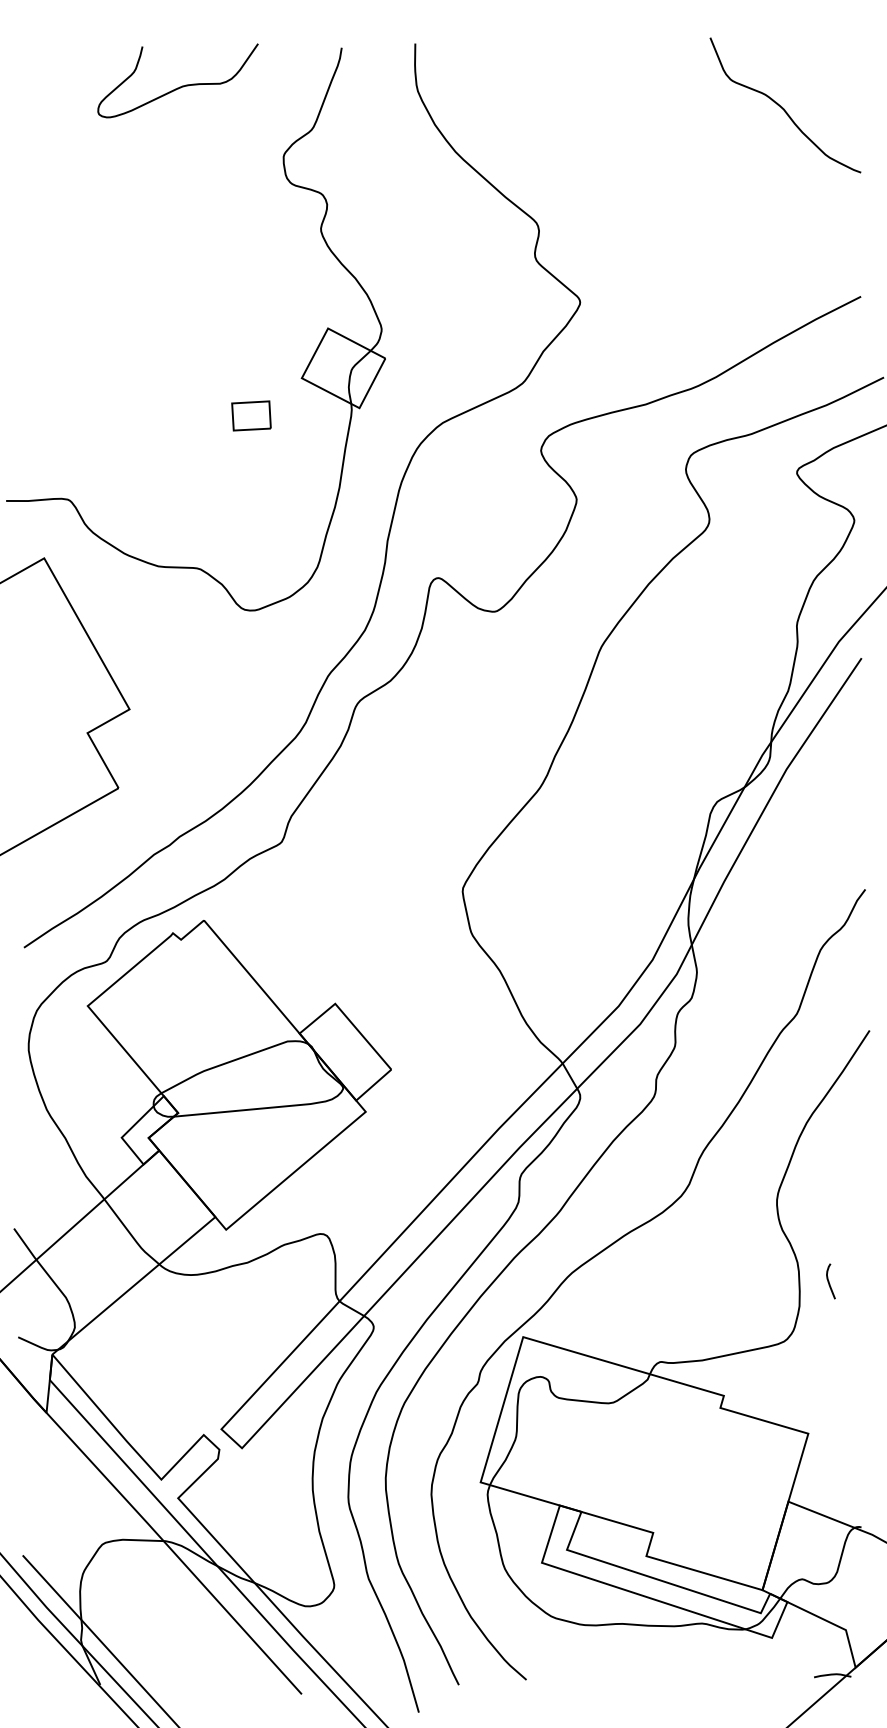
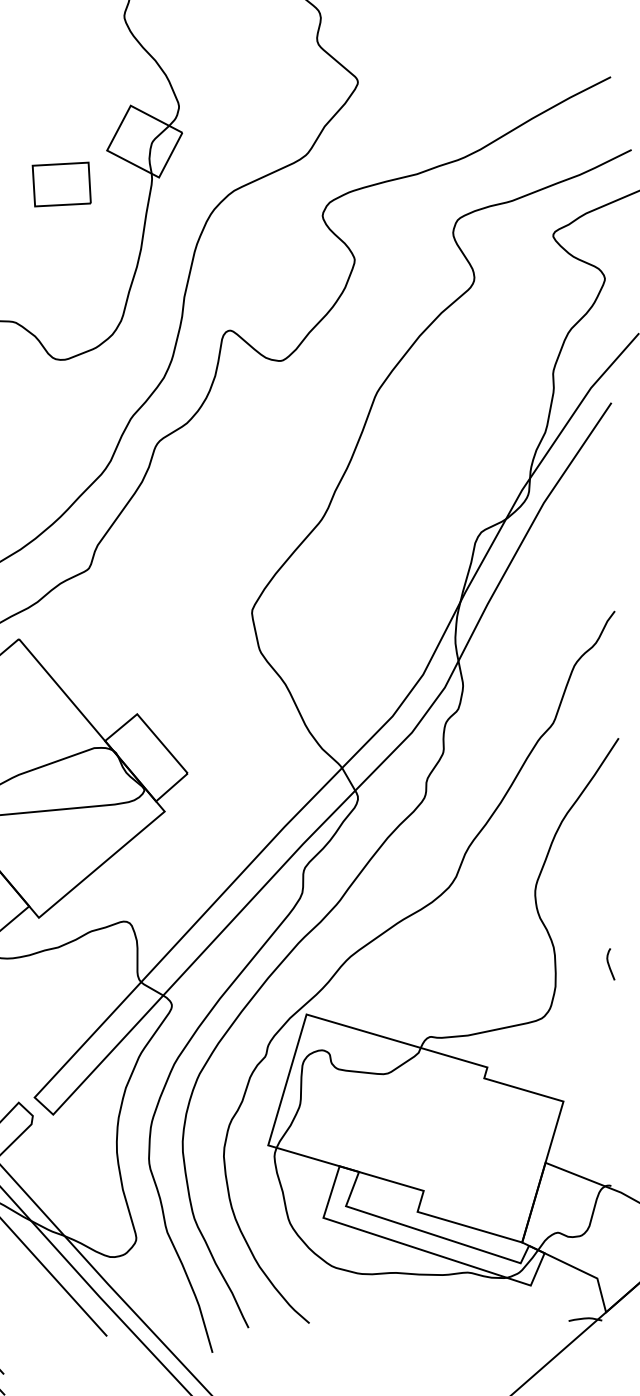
part: (251, 415) -> (61, 184), size x1.67
curve: (829, 1281) -> (609, 964), moved

